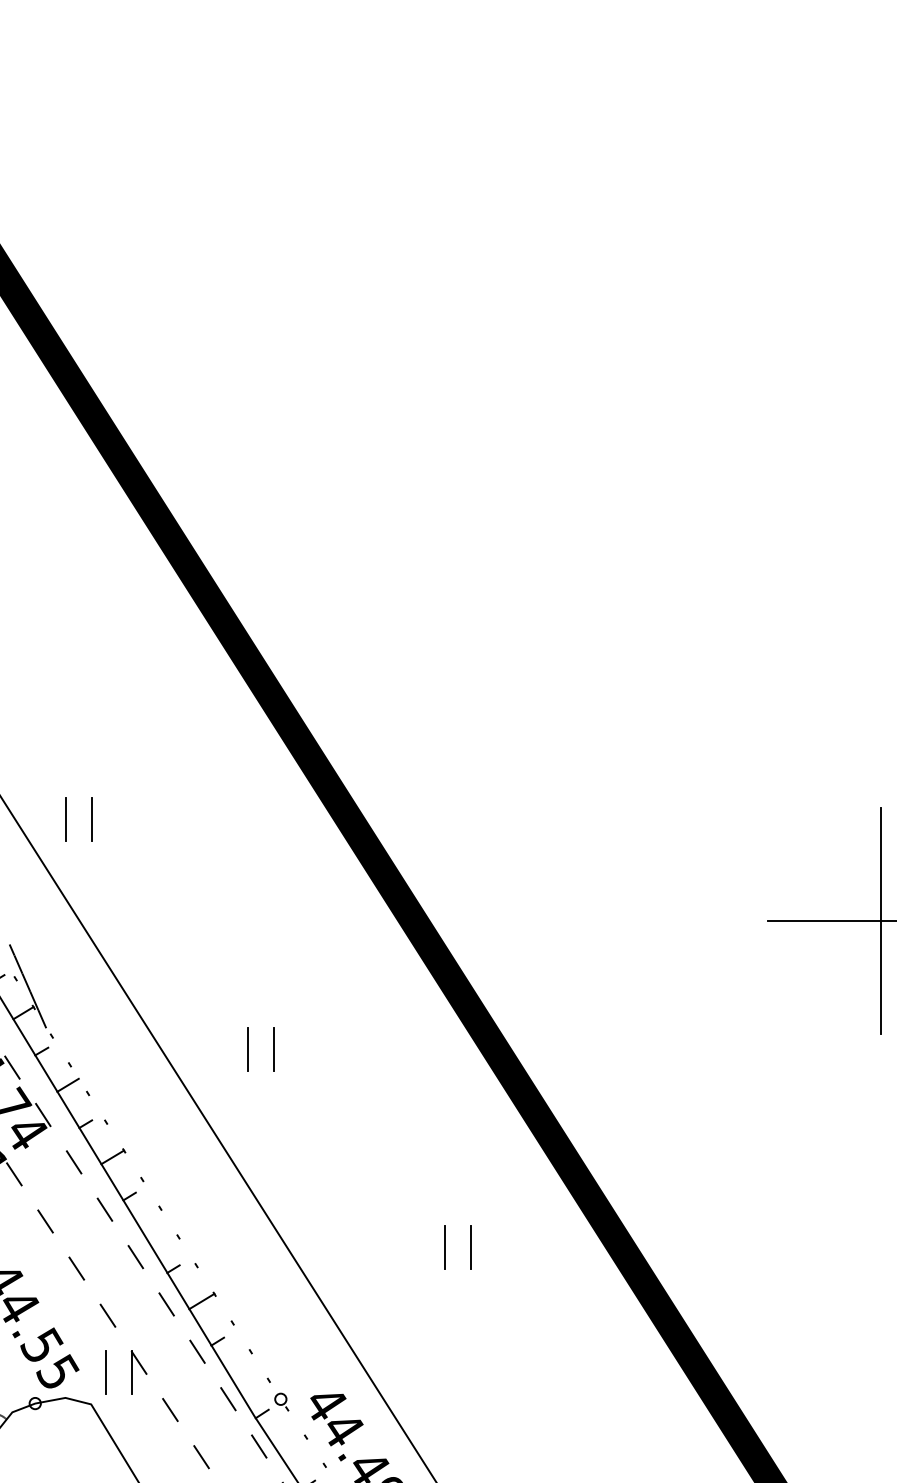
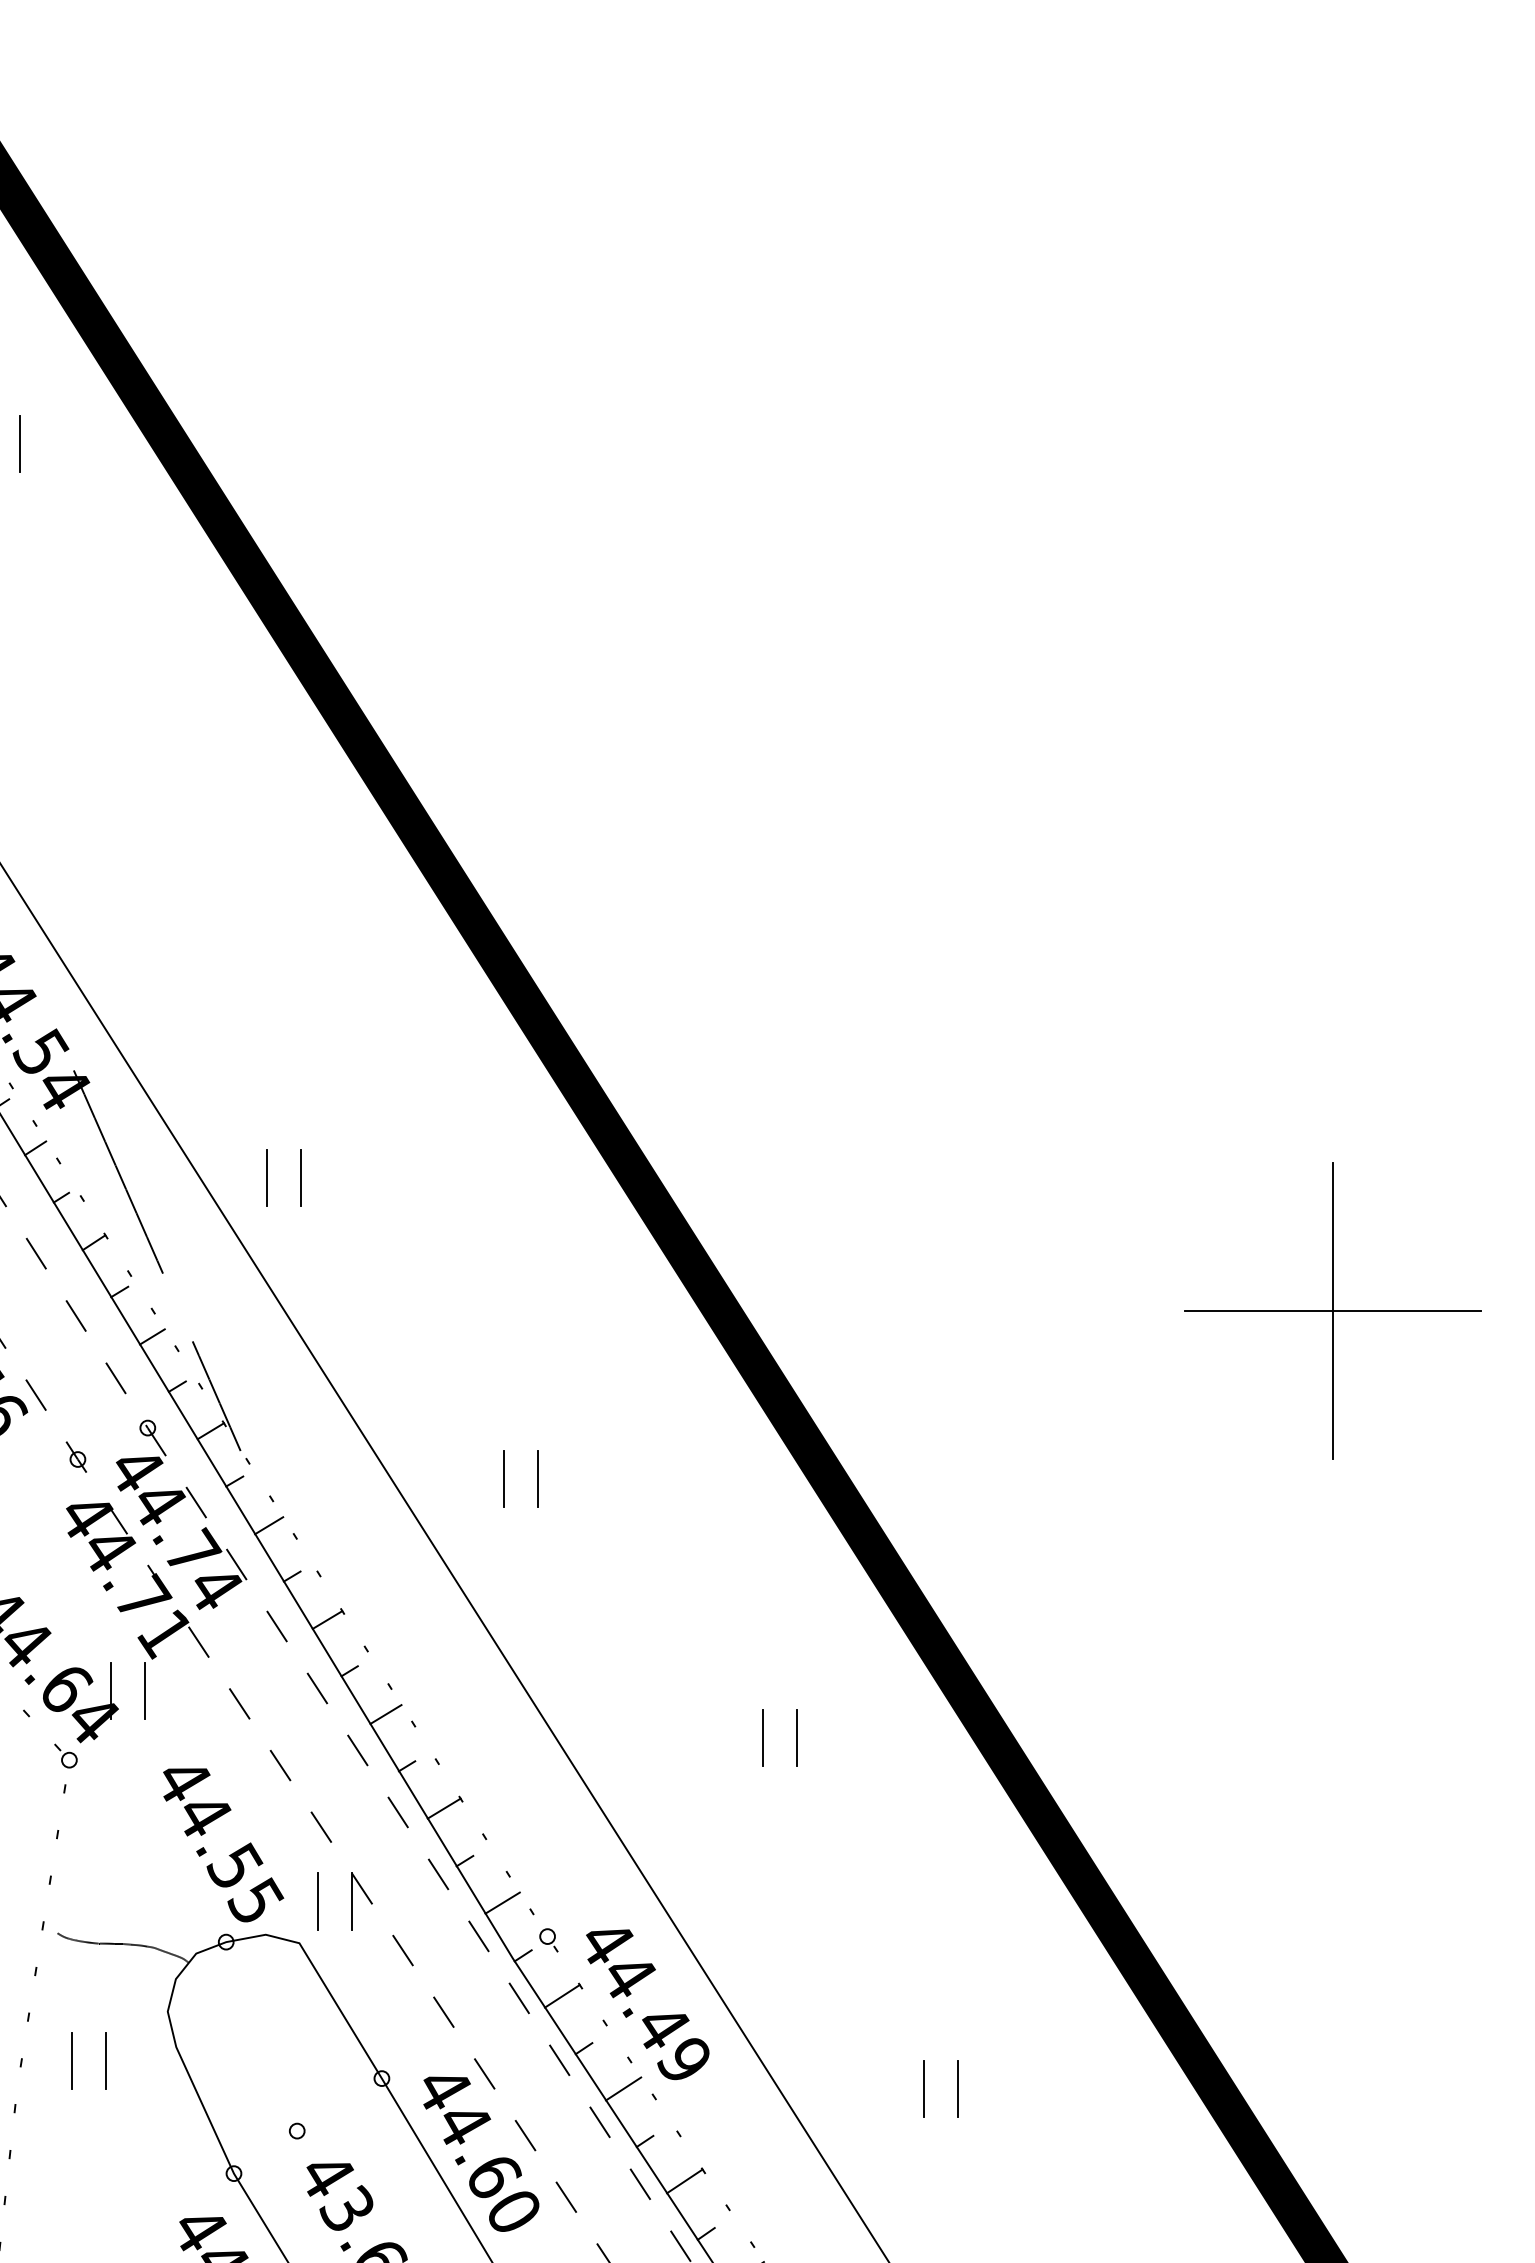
line: (156, 1229) -> (385, 1714), added
line: (246, 1373) -> (502, 1902), added
line: (292, 1445) -> (562, 1996), added

